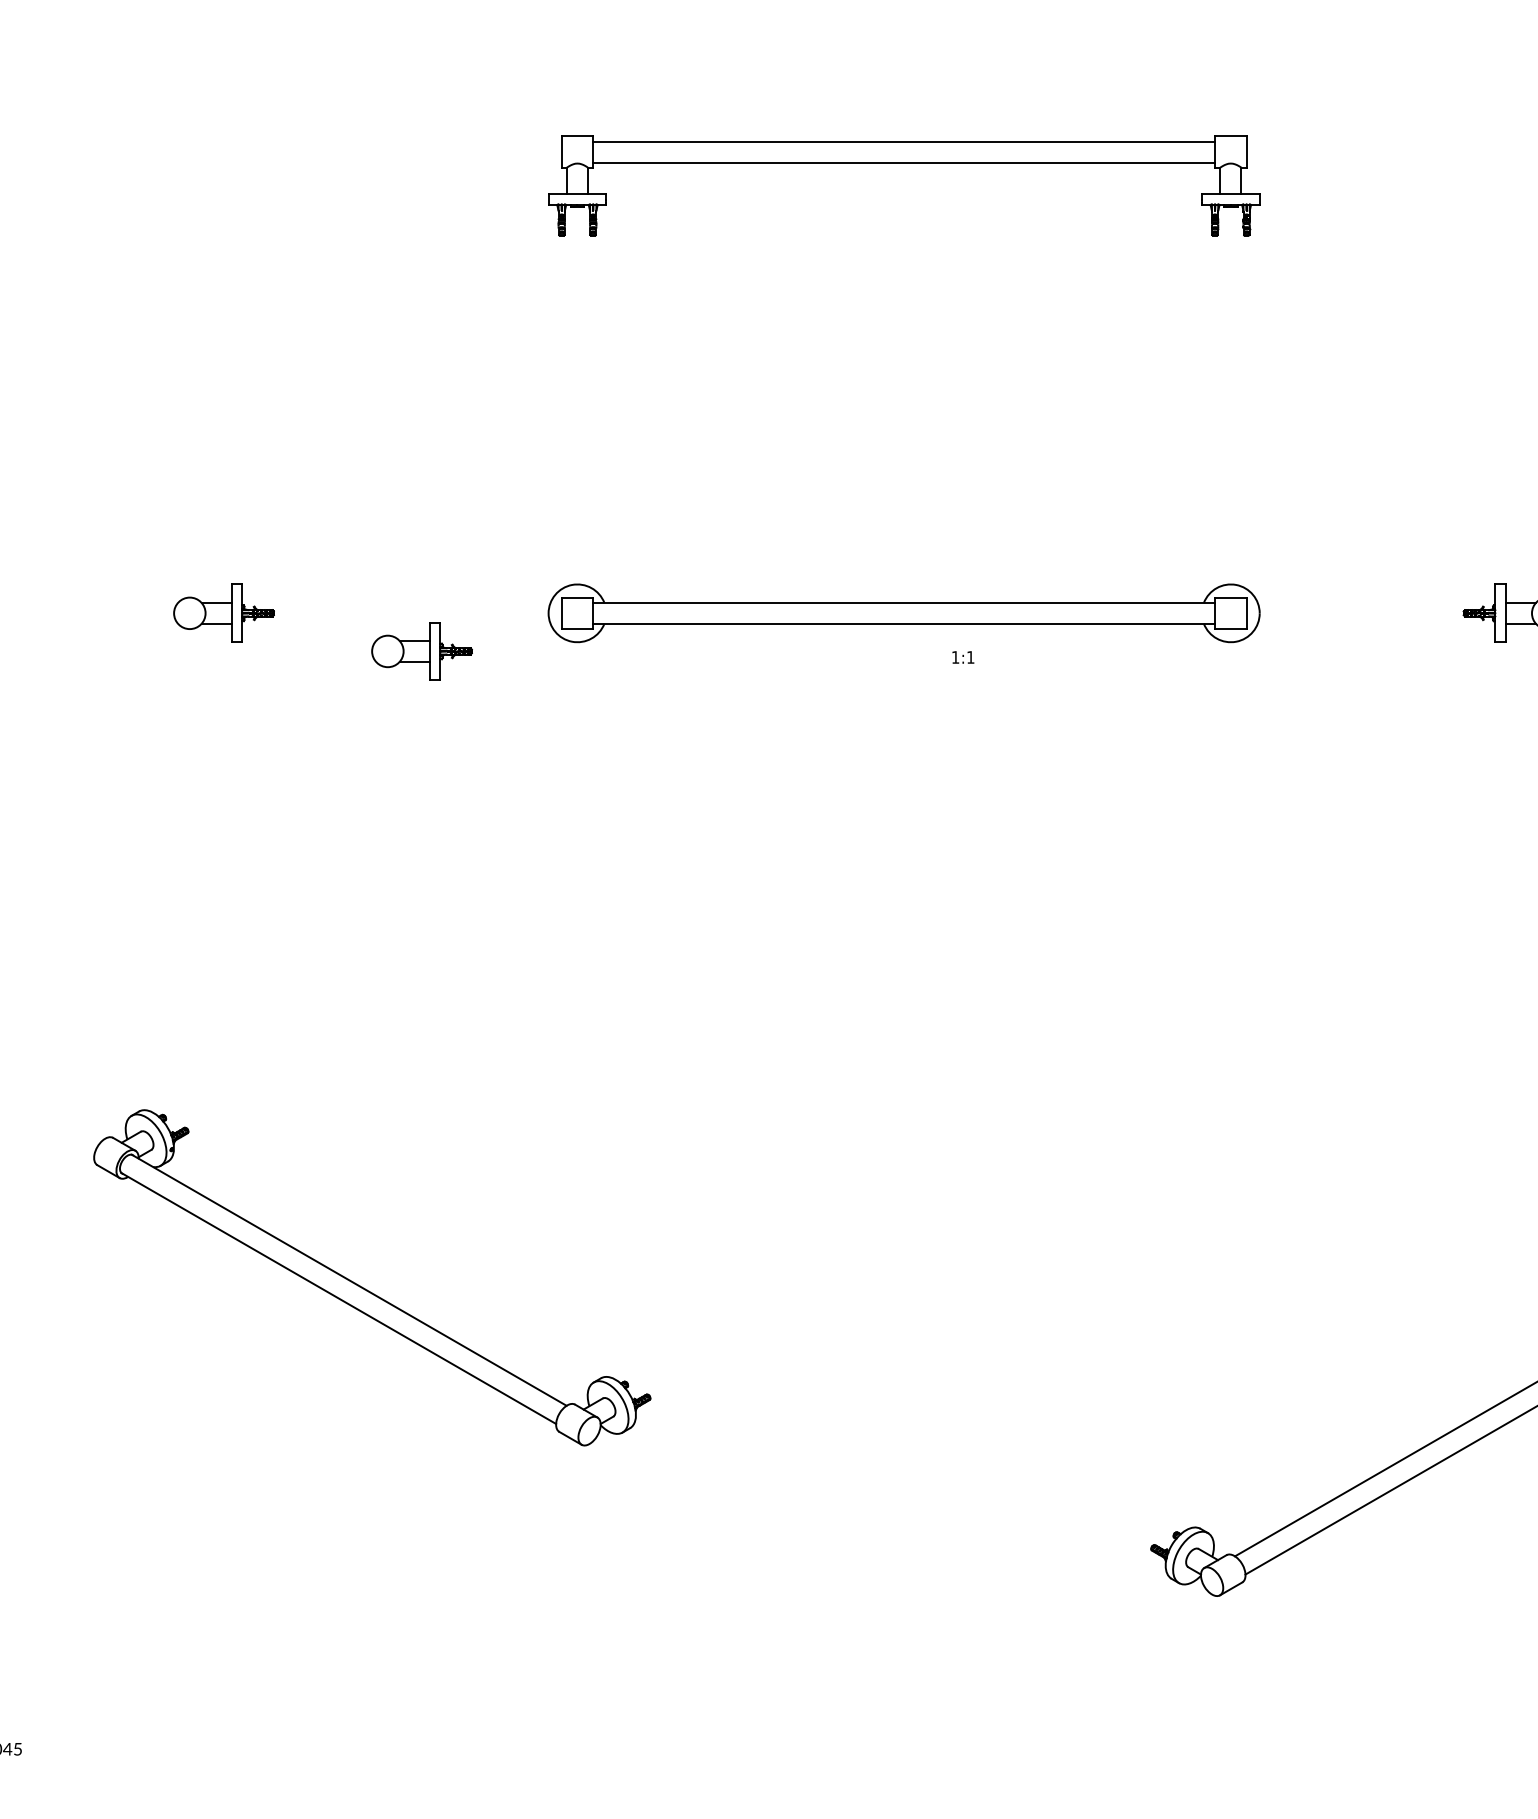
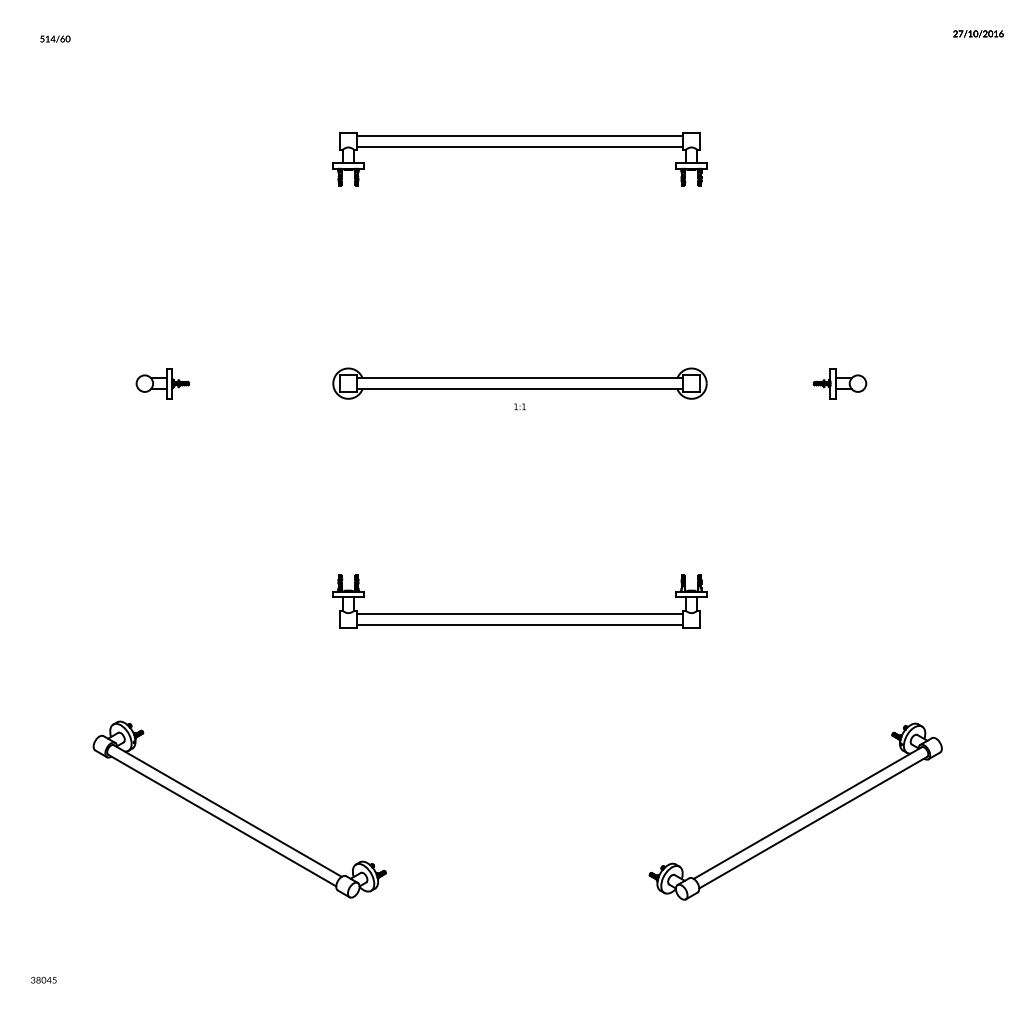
part: (421, 651) -> (266, 403), removed
text: (962, 656) -> (519, 406), moved
part: (903, 1050) -> (519, 613), added
part: (368, 1289) -> (237, 815), moved

